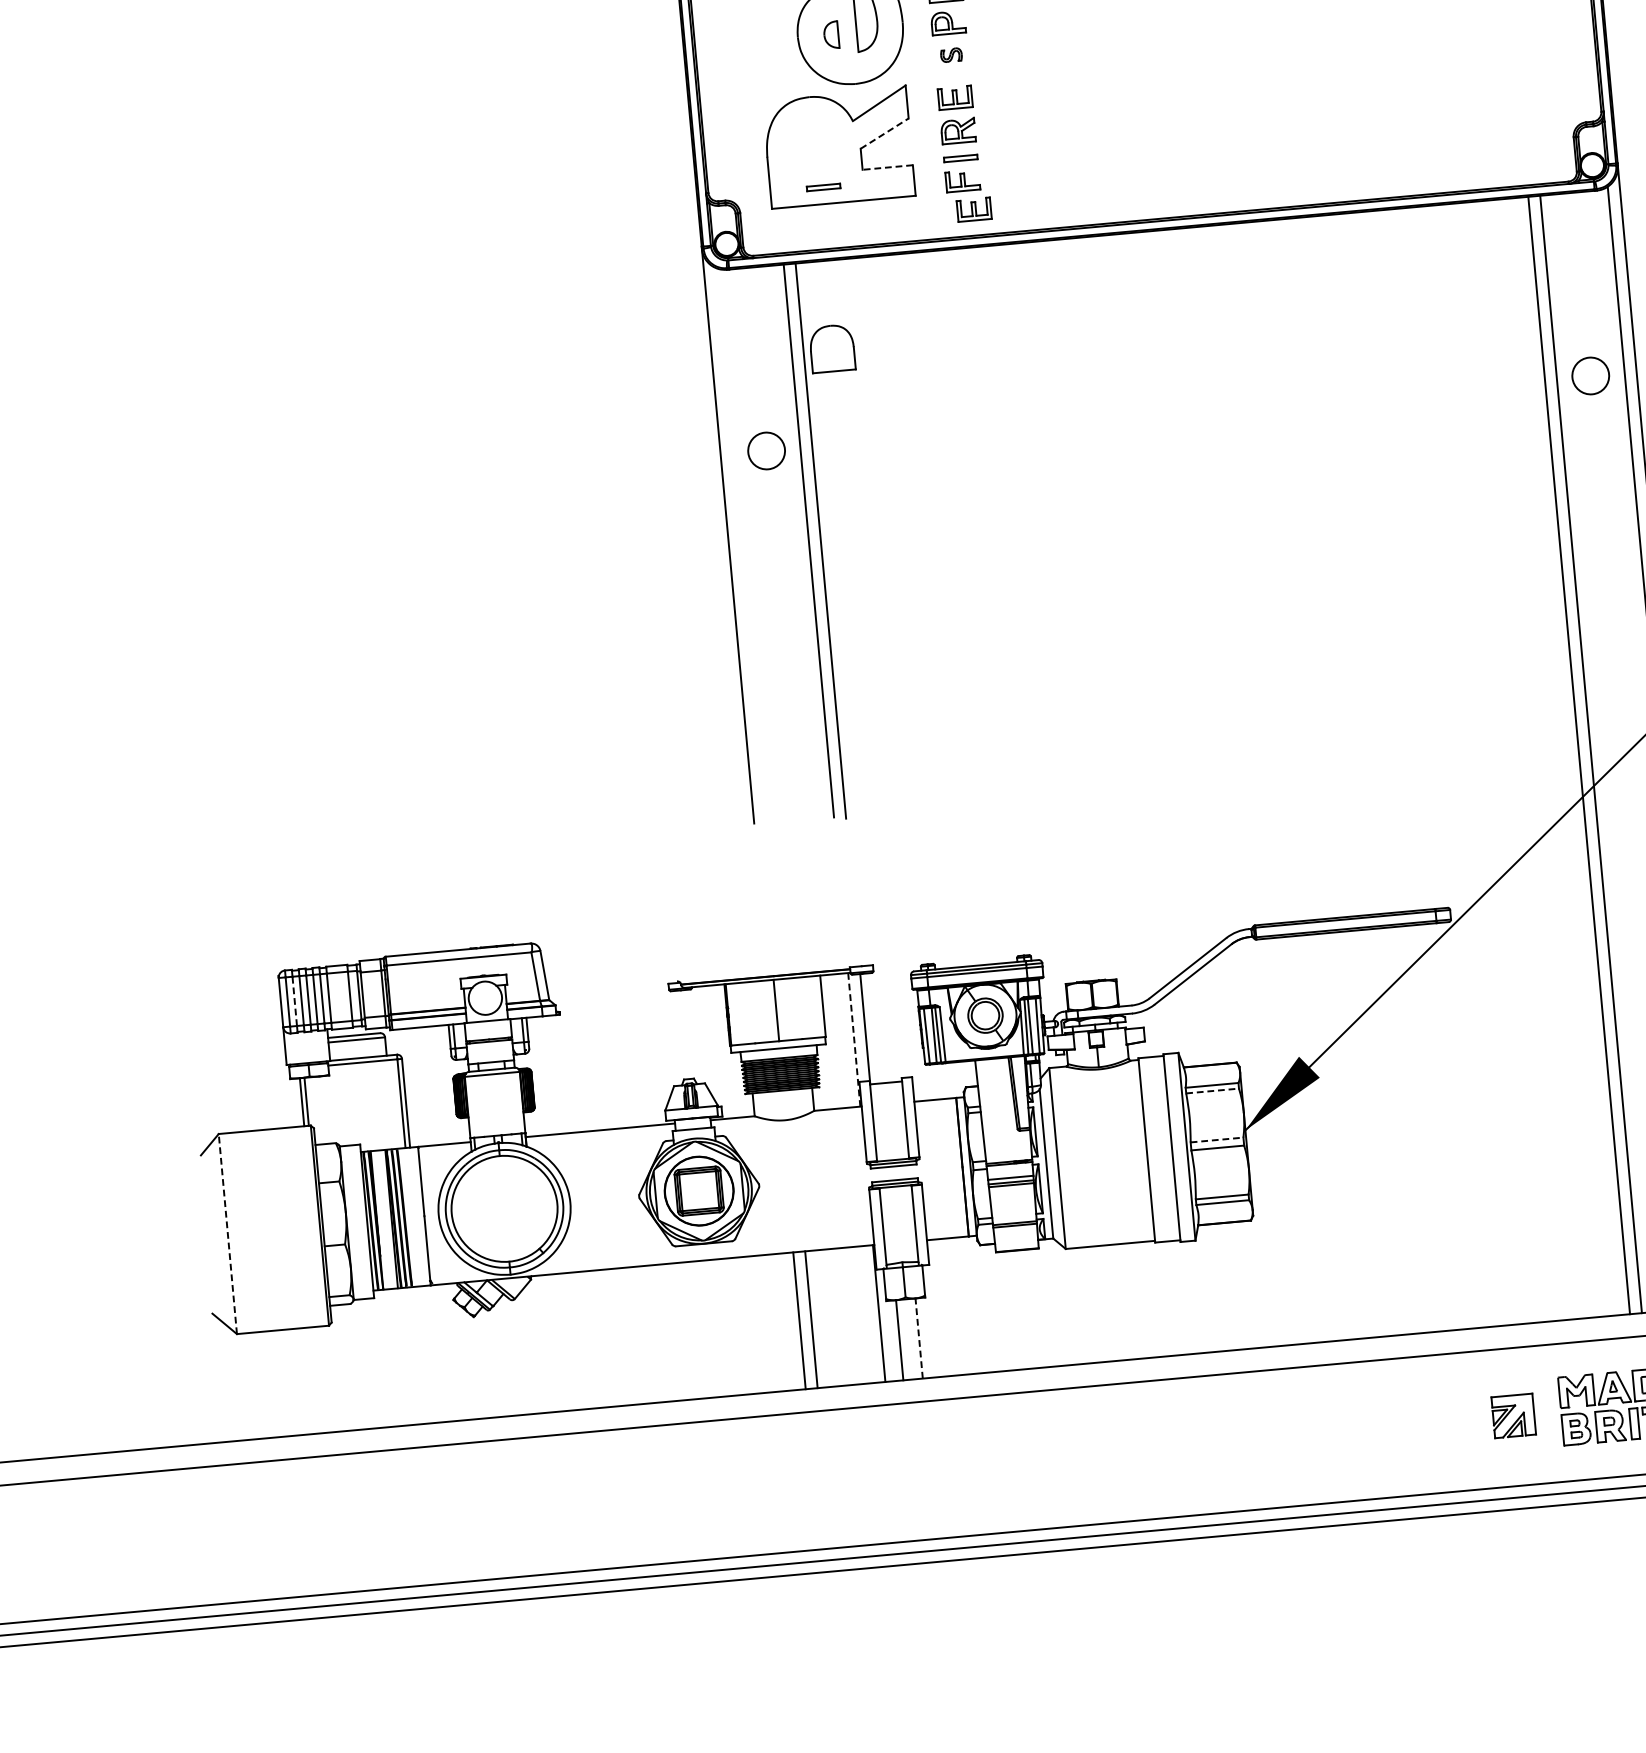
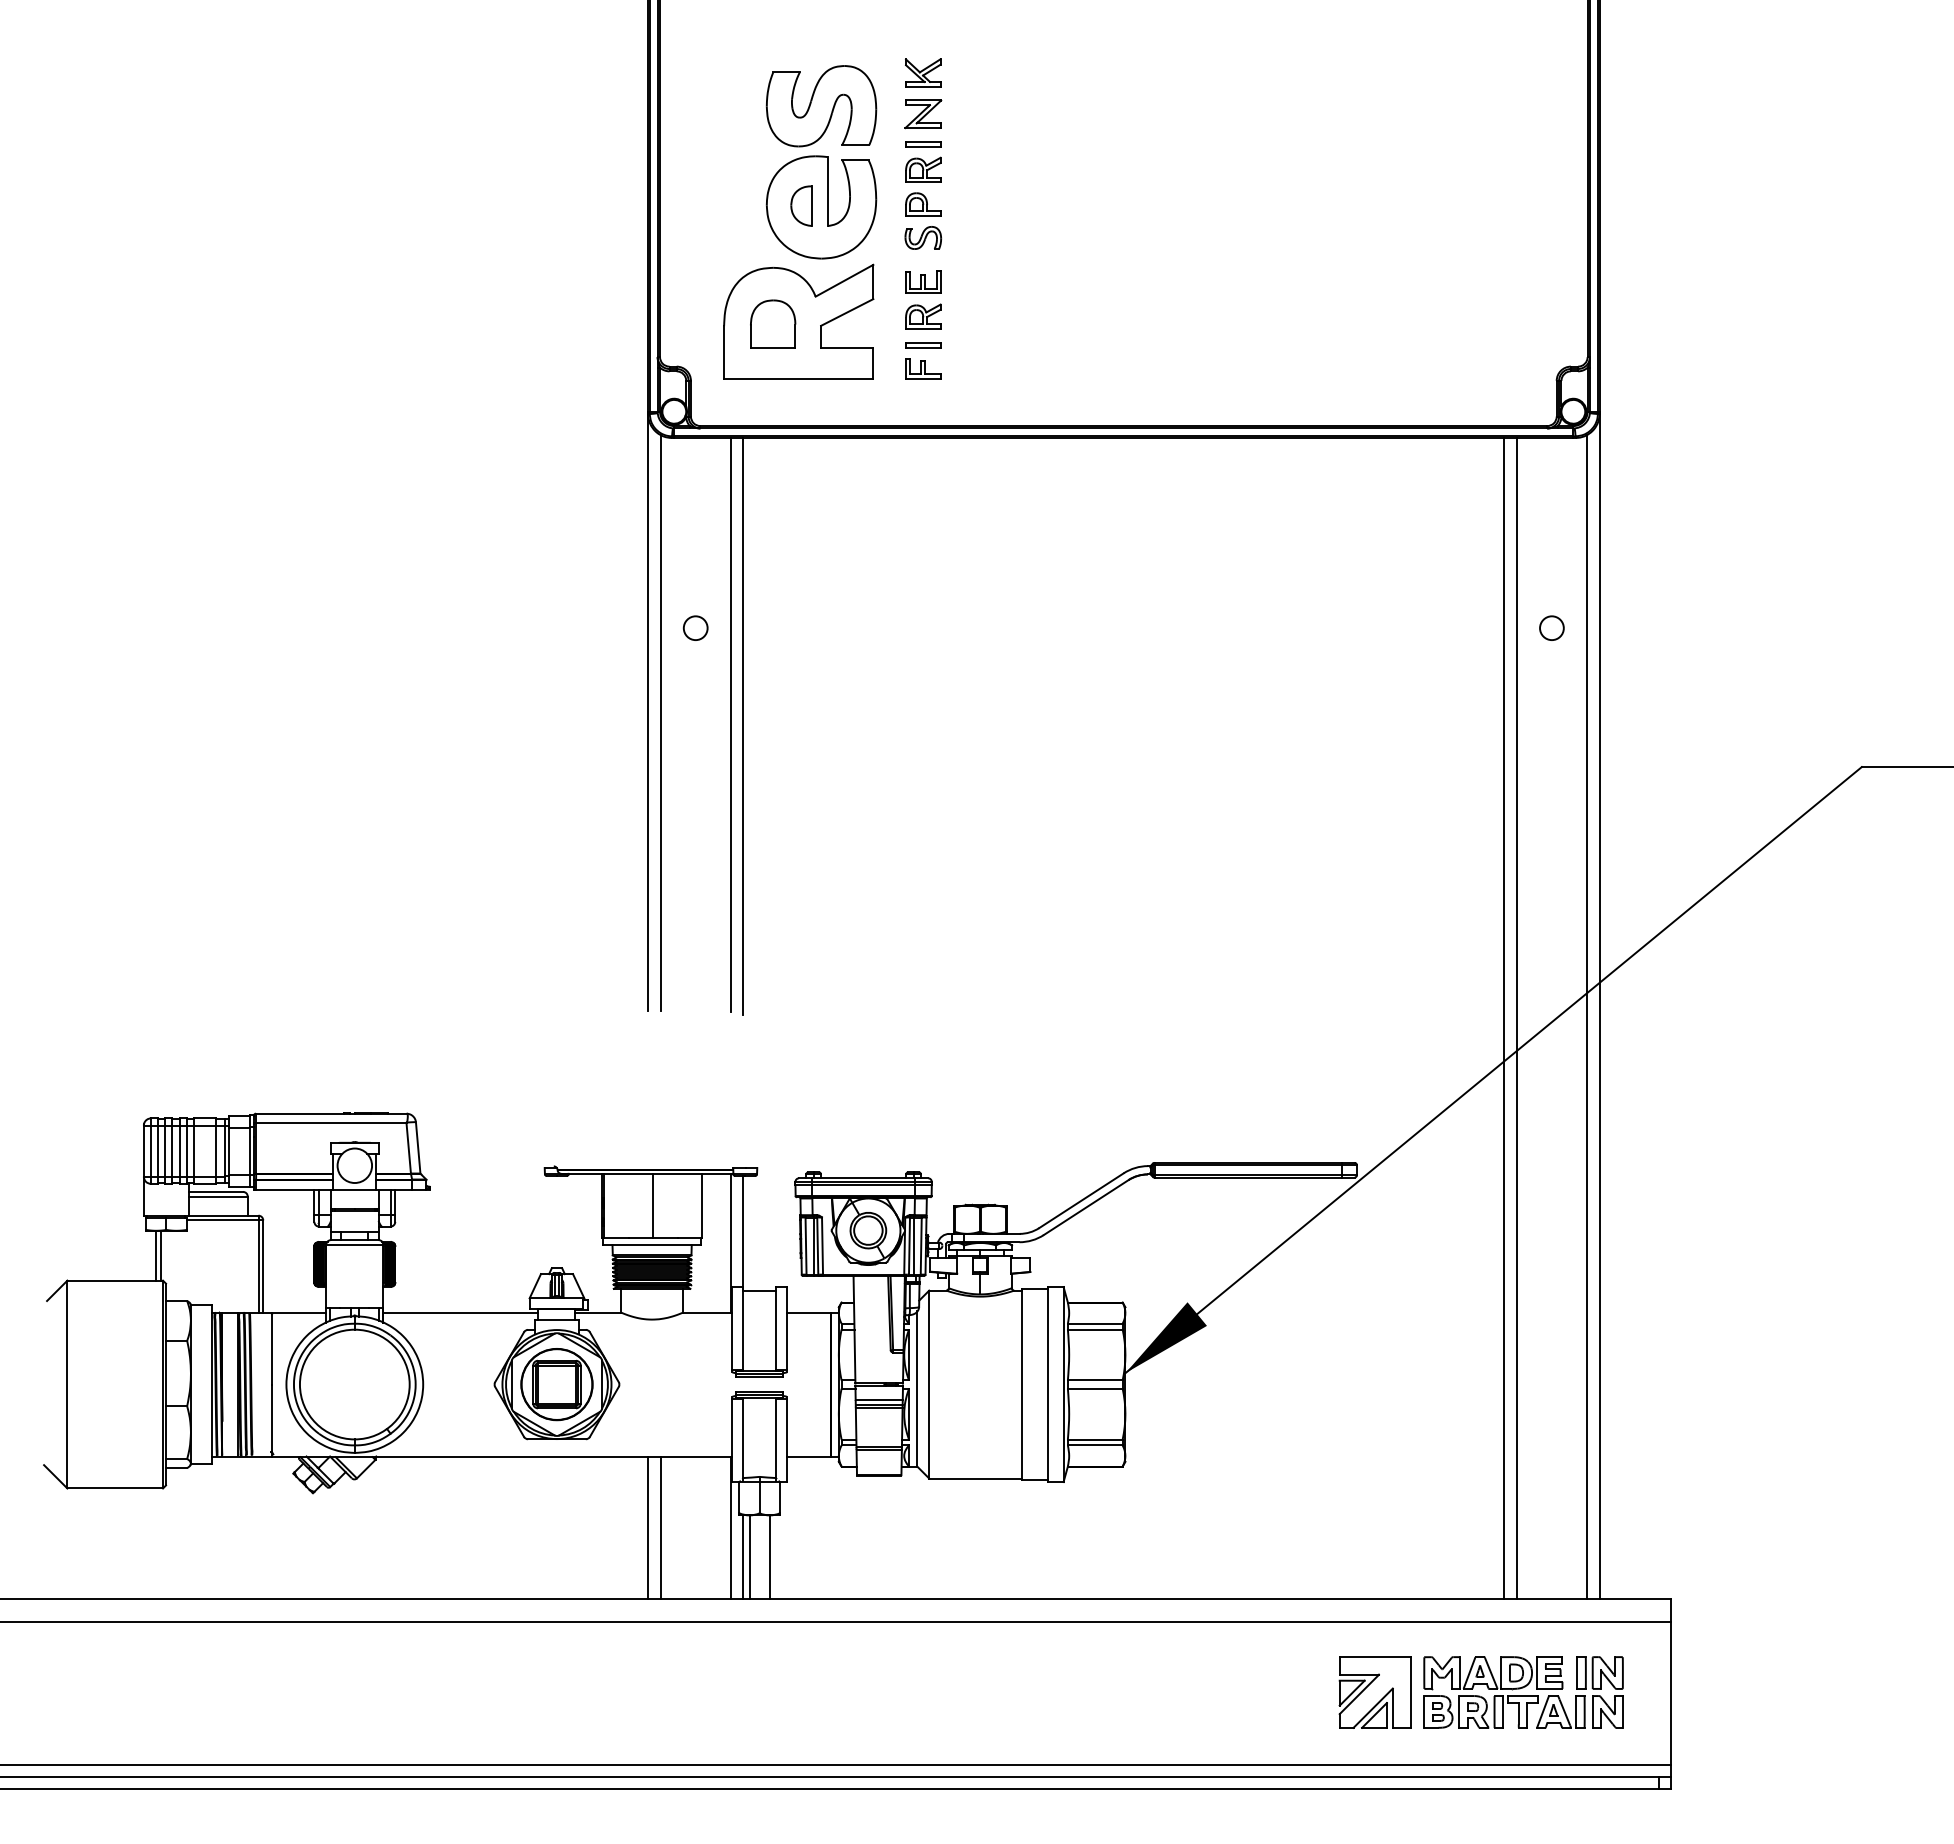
part: (831, 34) -> (801, 205), size x1.43
part: (951, 54) -> (923, 237), size x1.67
line: (884, 133) -> (847, 312), dashed -> solid
line: (887, 167) -> (846, 347), dashed -> solid
part: (823, 187) -> (779, 362), removed
part: (974, 208) -> (932, 398), removed
part: (832, 348) -> (773, 323), moved
circle: (1590, 375) -> (1551, 627), size x0.62
circle: (766, 450) -> (695, 627), size x0.62
line: (740, 544) -> (660, 722), added
line: (295, 1001) -> (158, 1151), dashed -> solid
line: (853, 1040) -> (730, 1243), dashed -> solid
line: (1212, 1090) -> (1095, 1329), dashed -> solid
line: (1217, 1140) -> (1095, 1380), dashed -> solid
line: (227, 1233) -> (67, 1384), dashed -> solid
line: (918, 1339) -> (769, 1557), dashed -> solid
line: (893, 1340) -> (743, 1556), added
part: (1513, 1415) -> (1374, 1692), size x1.67

